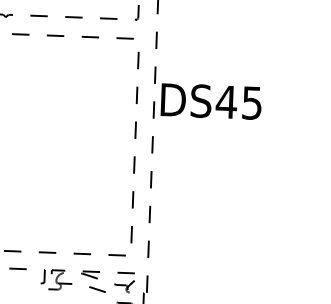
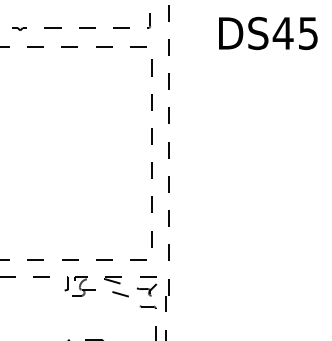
text: (211, 101) -> (268, 33), moved

